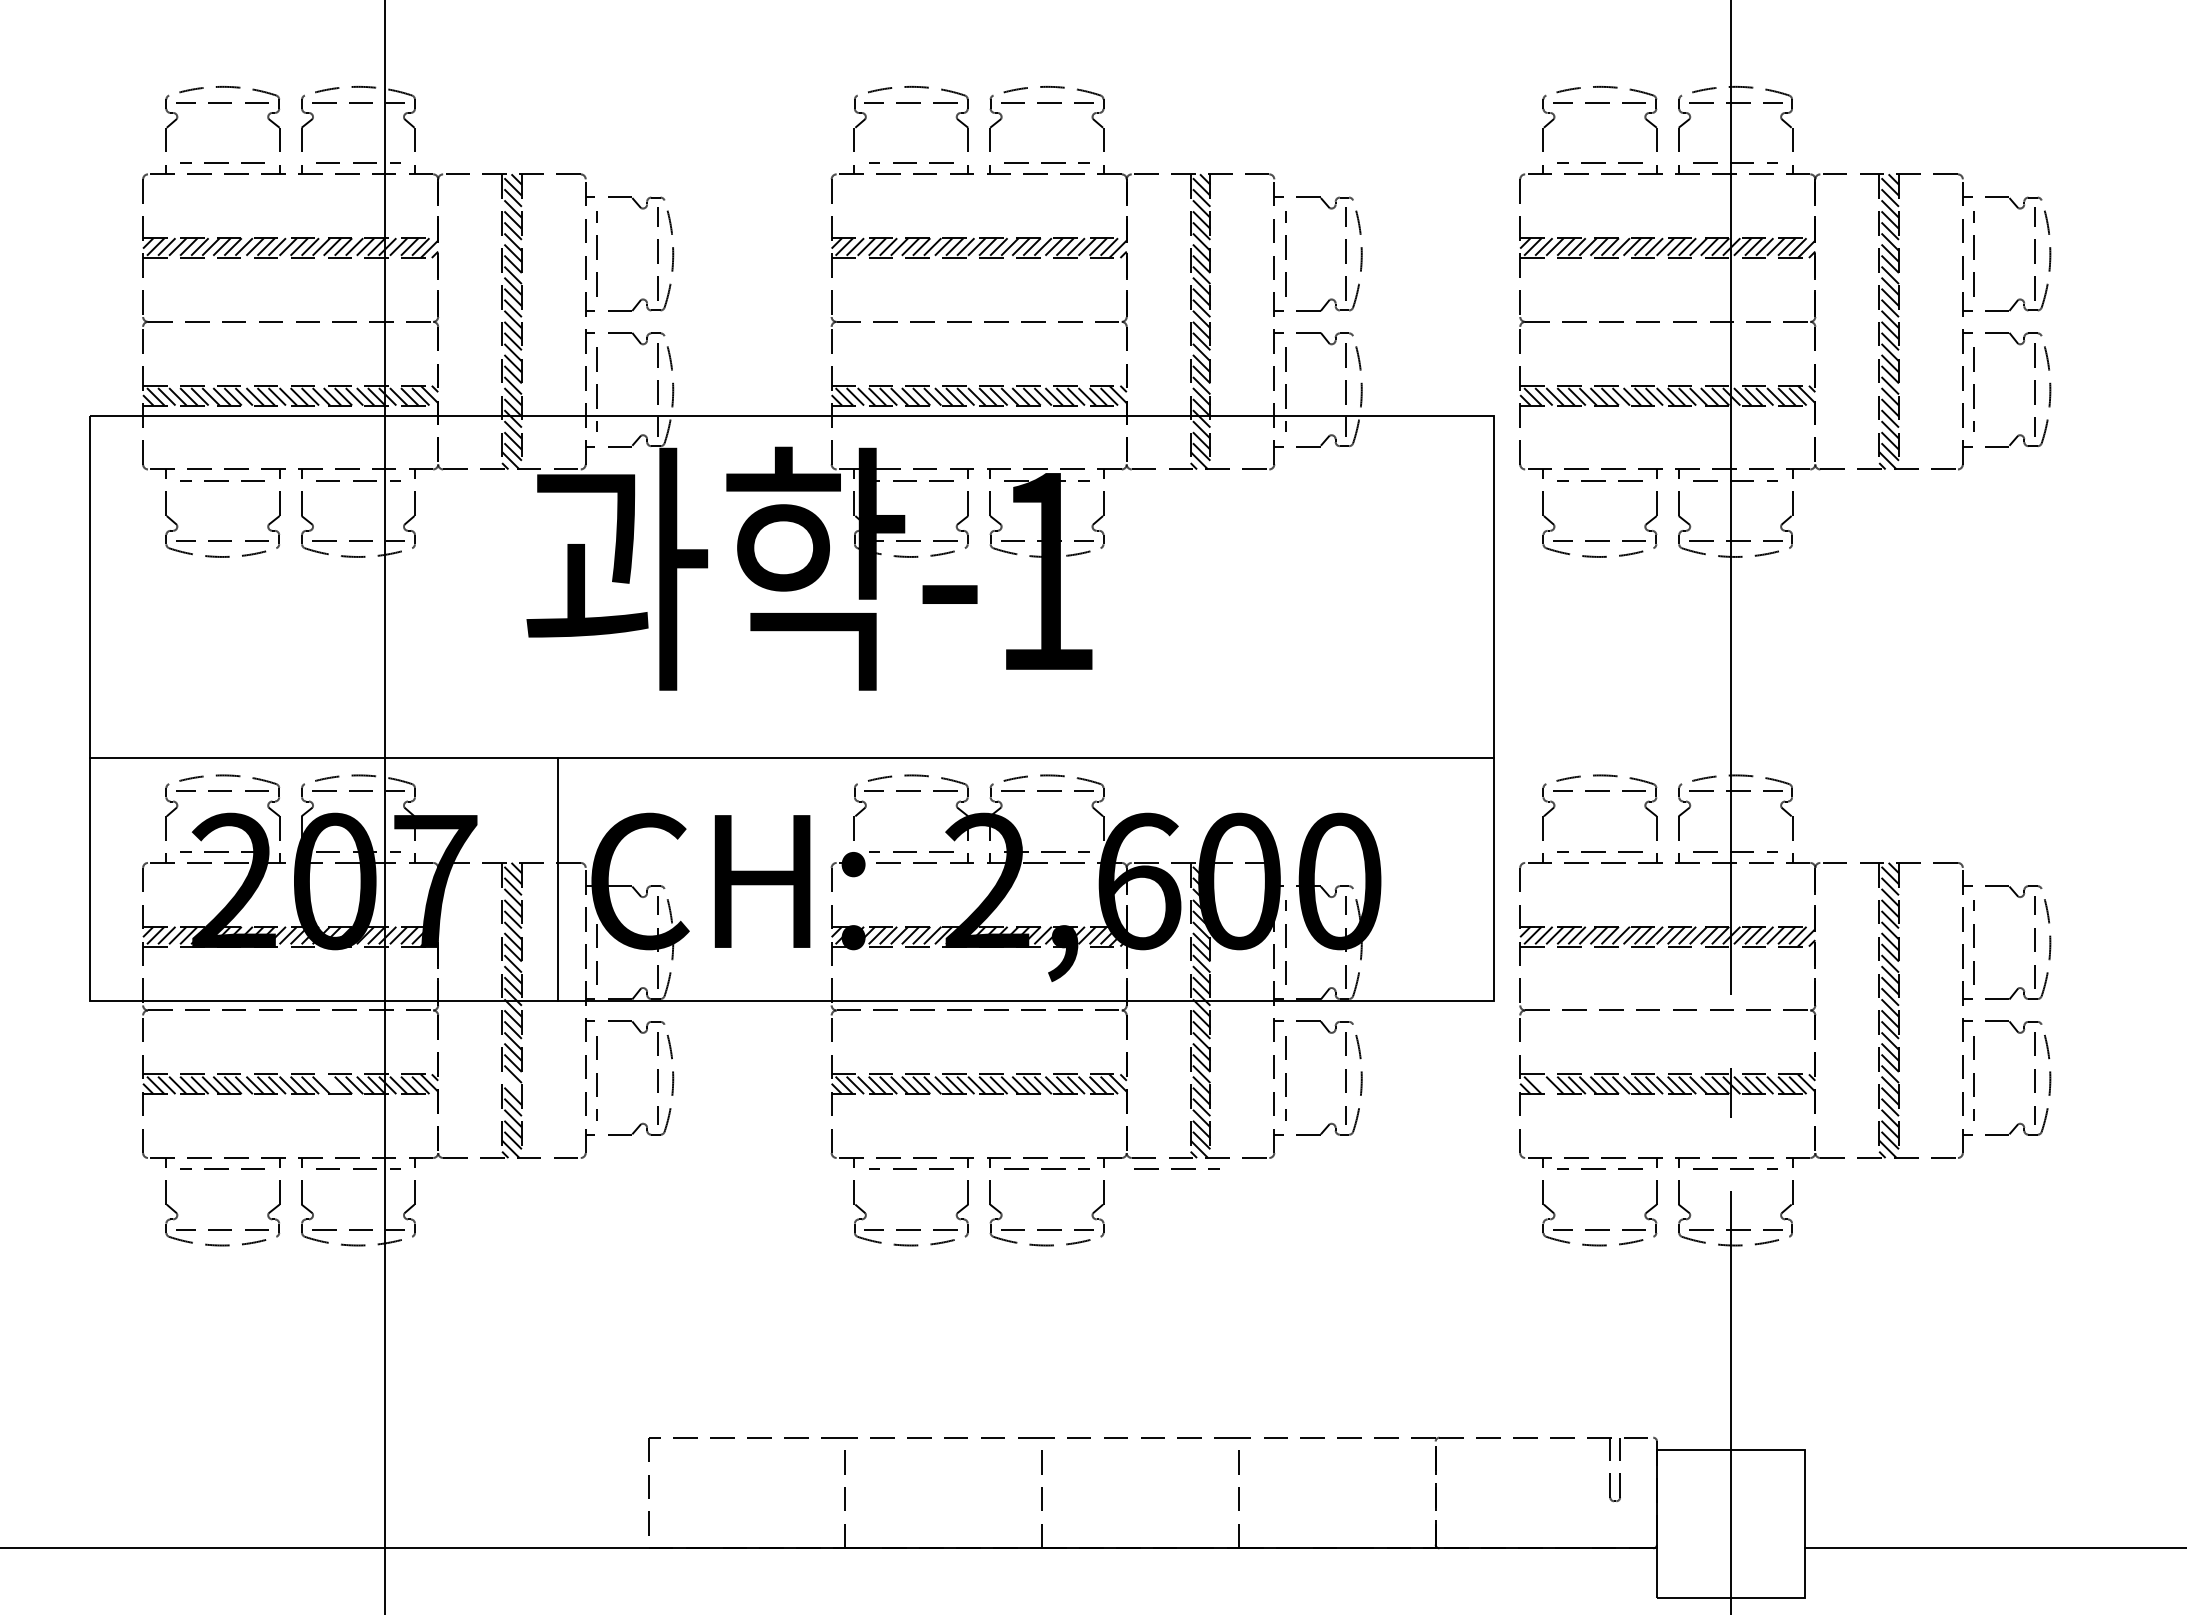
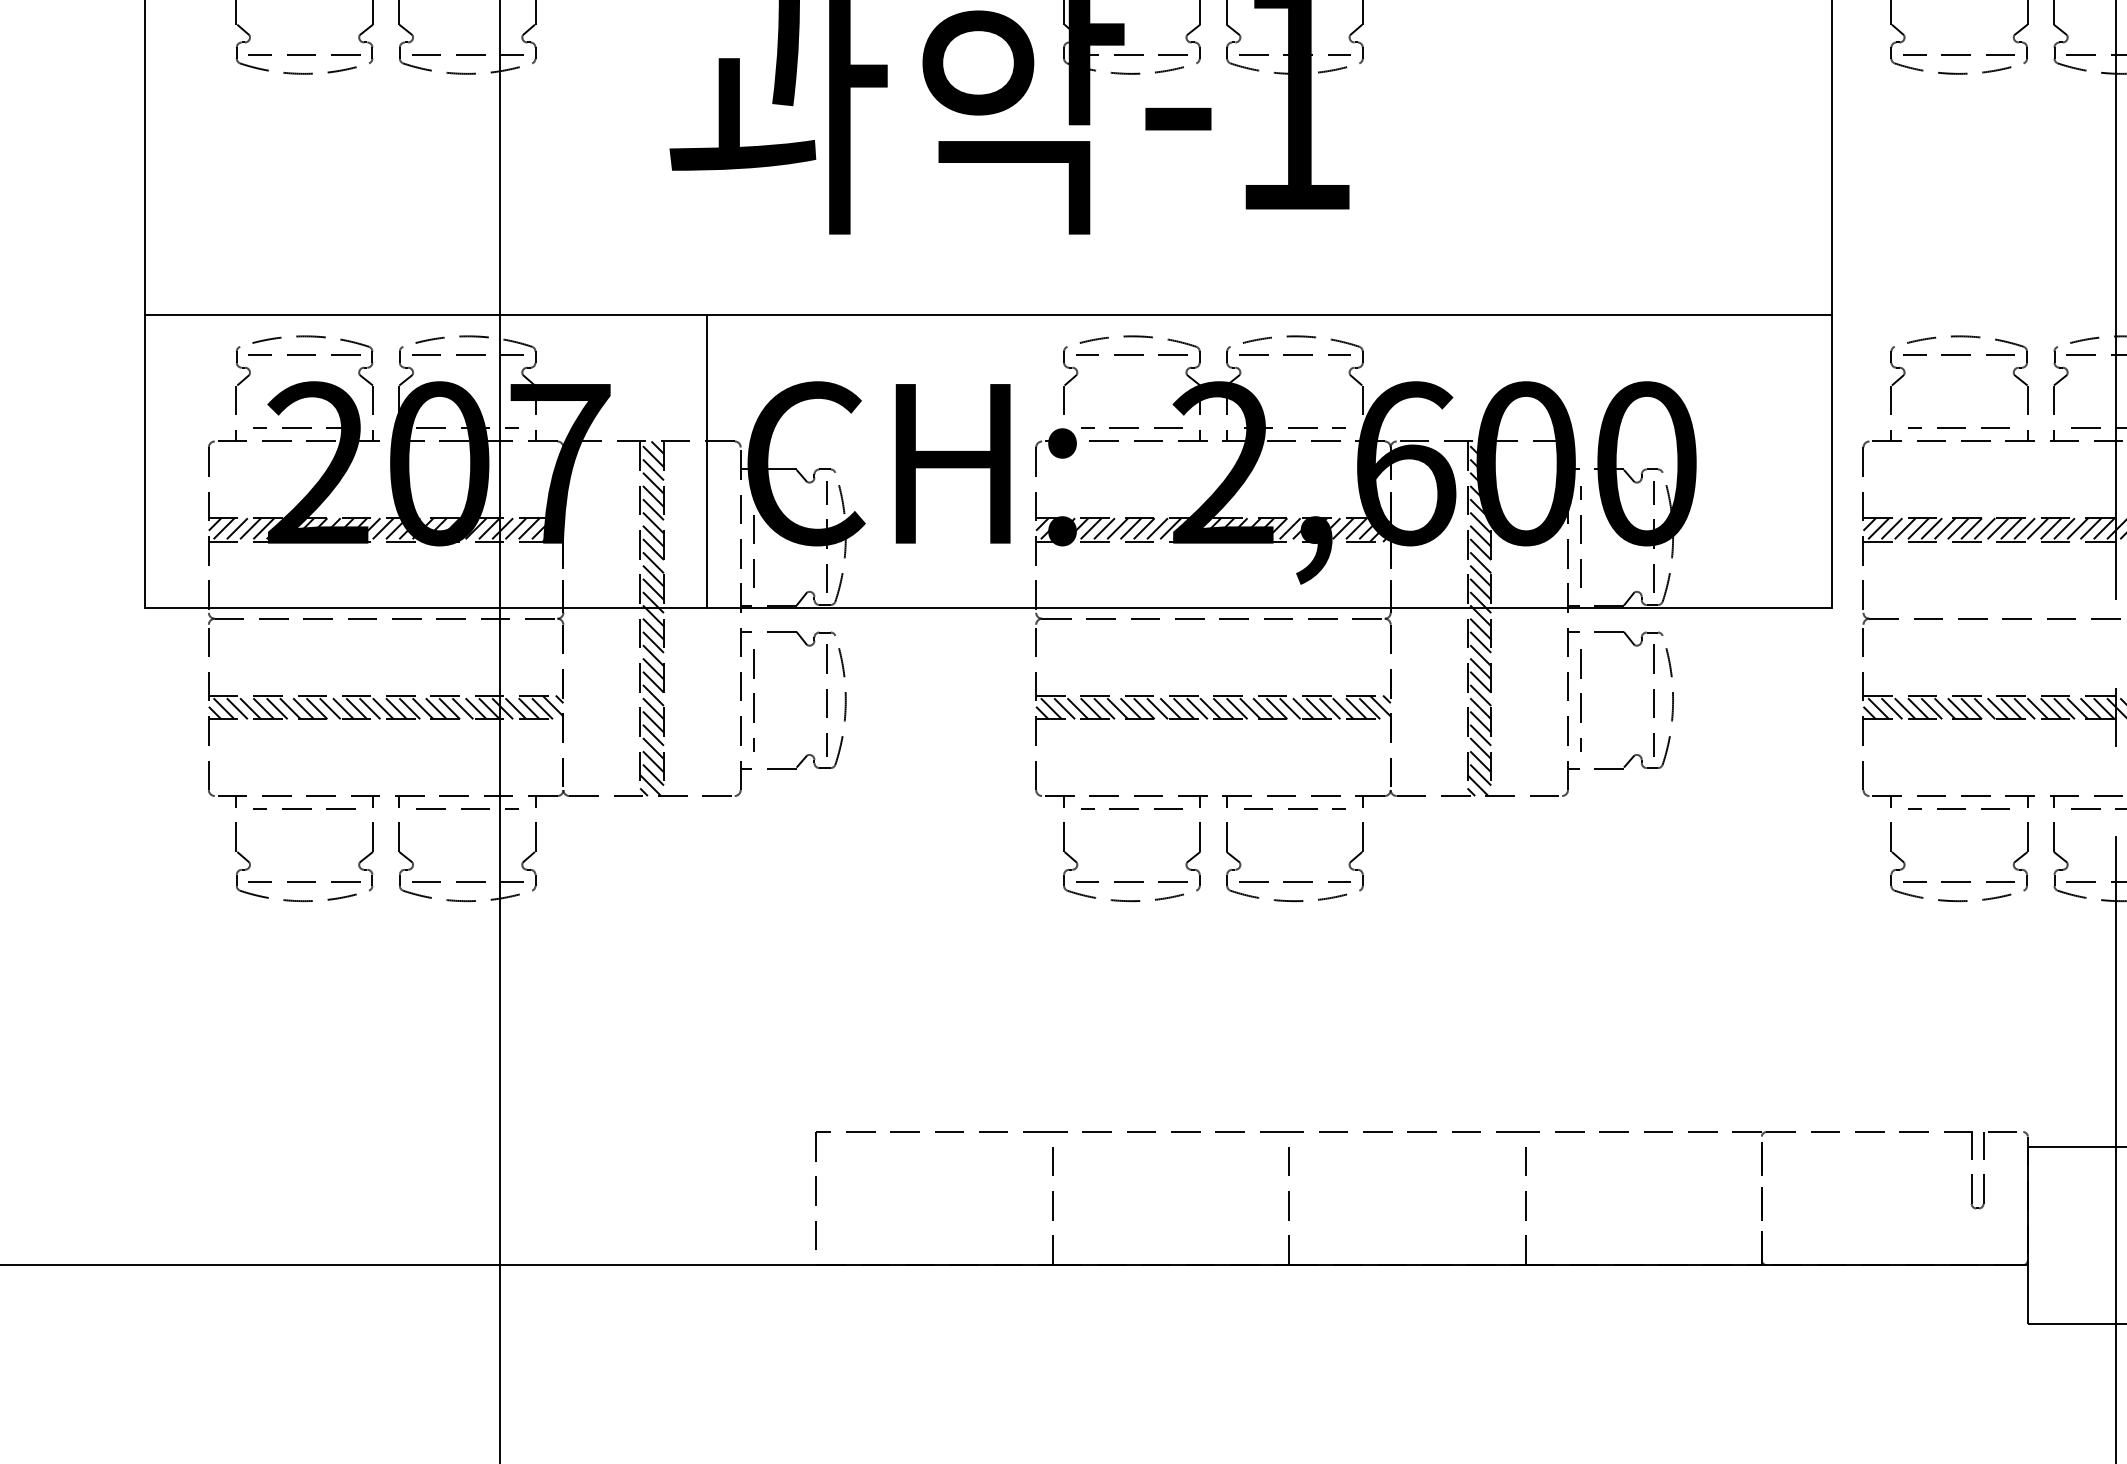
line: (331, 1084) -> (435, 707), added
line: (511, 1084) -> (651, 707), added
line: (1542, 1084) -> (1890, 707), added
line: (1176, 1168) -> (1450, 808), removed

